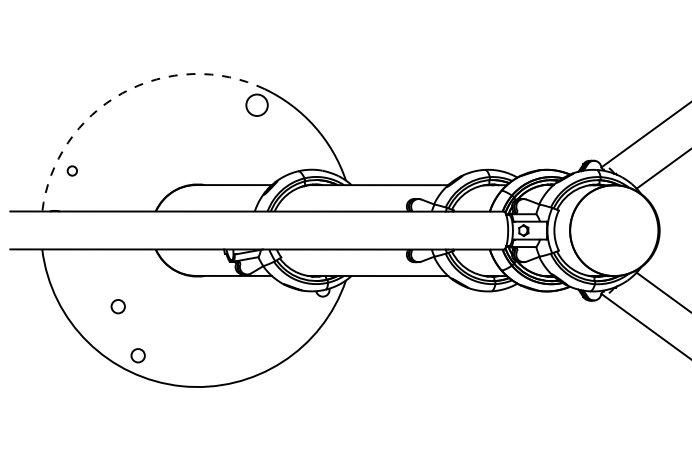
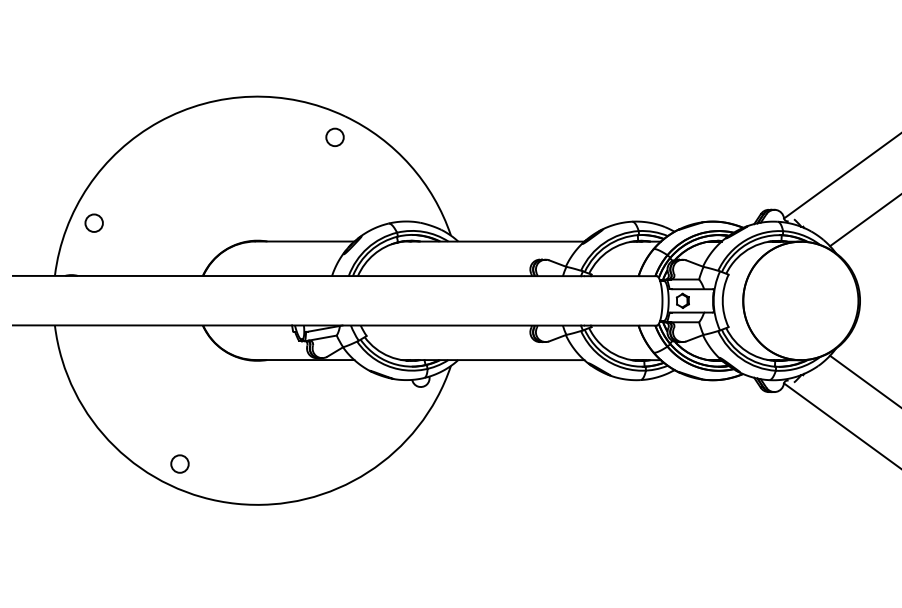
arc: (122, 93) -> (159, 121), dashed -> solid
circle: (256, 105) -> (334, 137), size x0.62
circle: (71, 170) -> (93, 222), size x1.43
circle: (117, 306) -> (153, 399), removed

